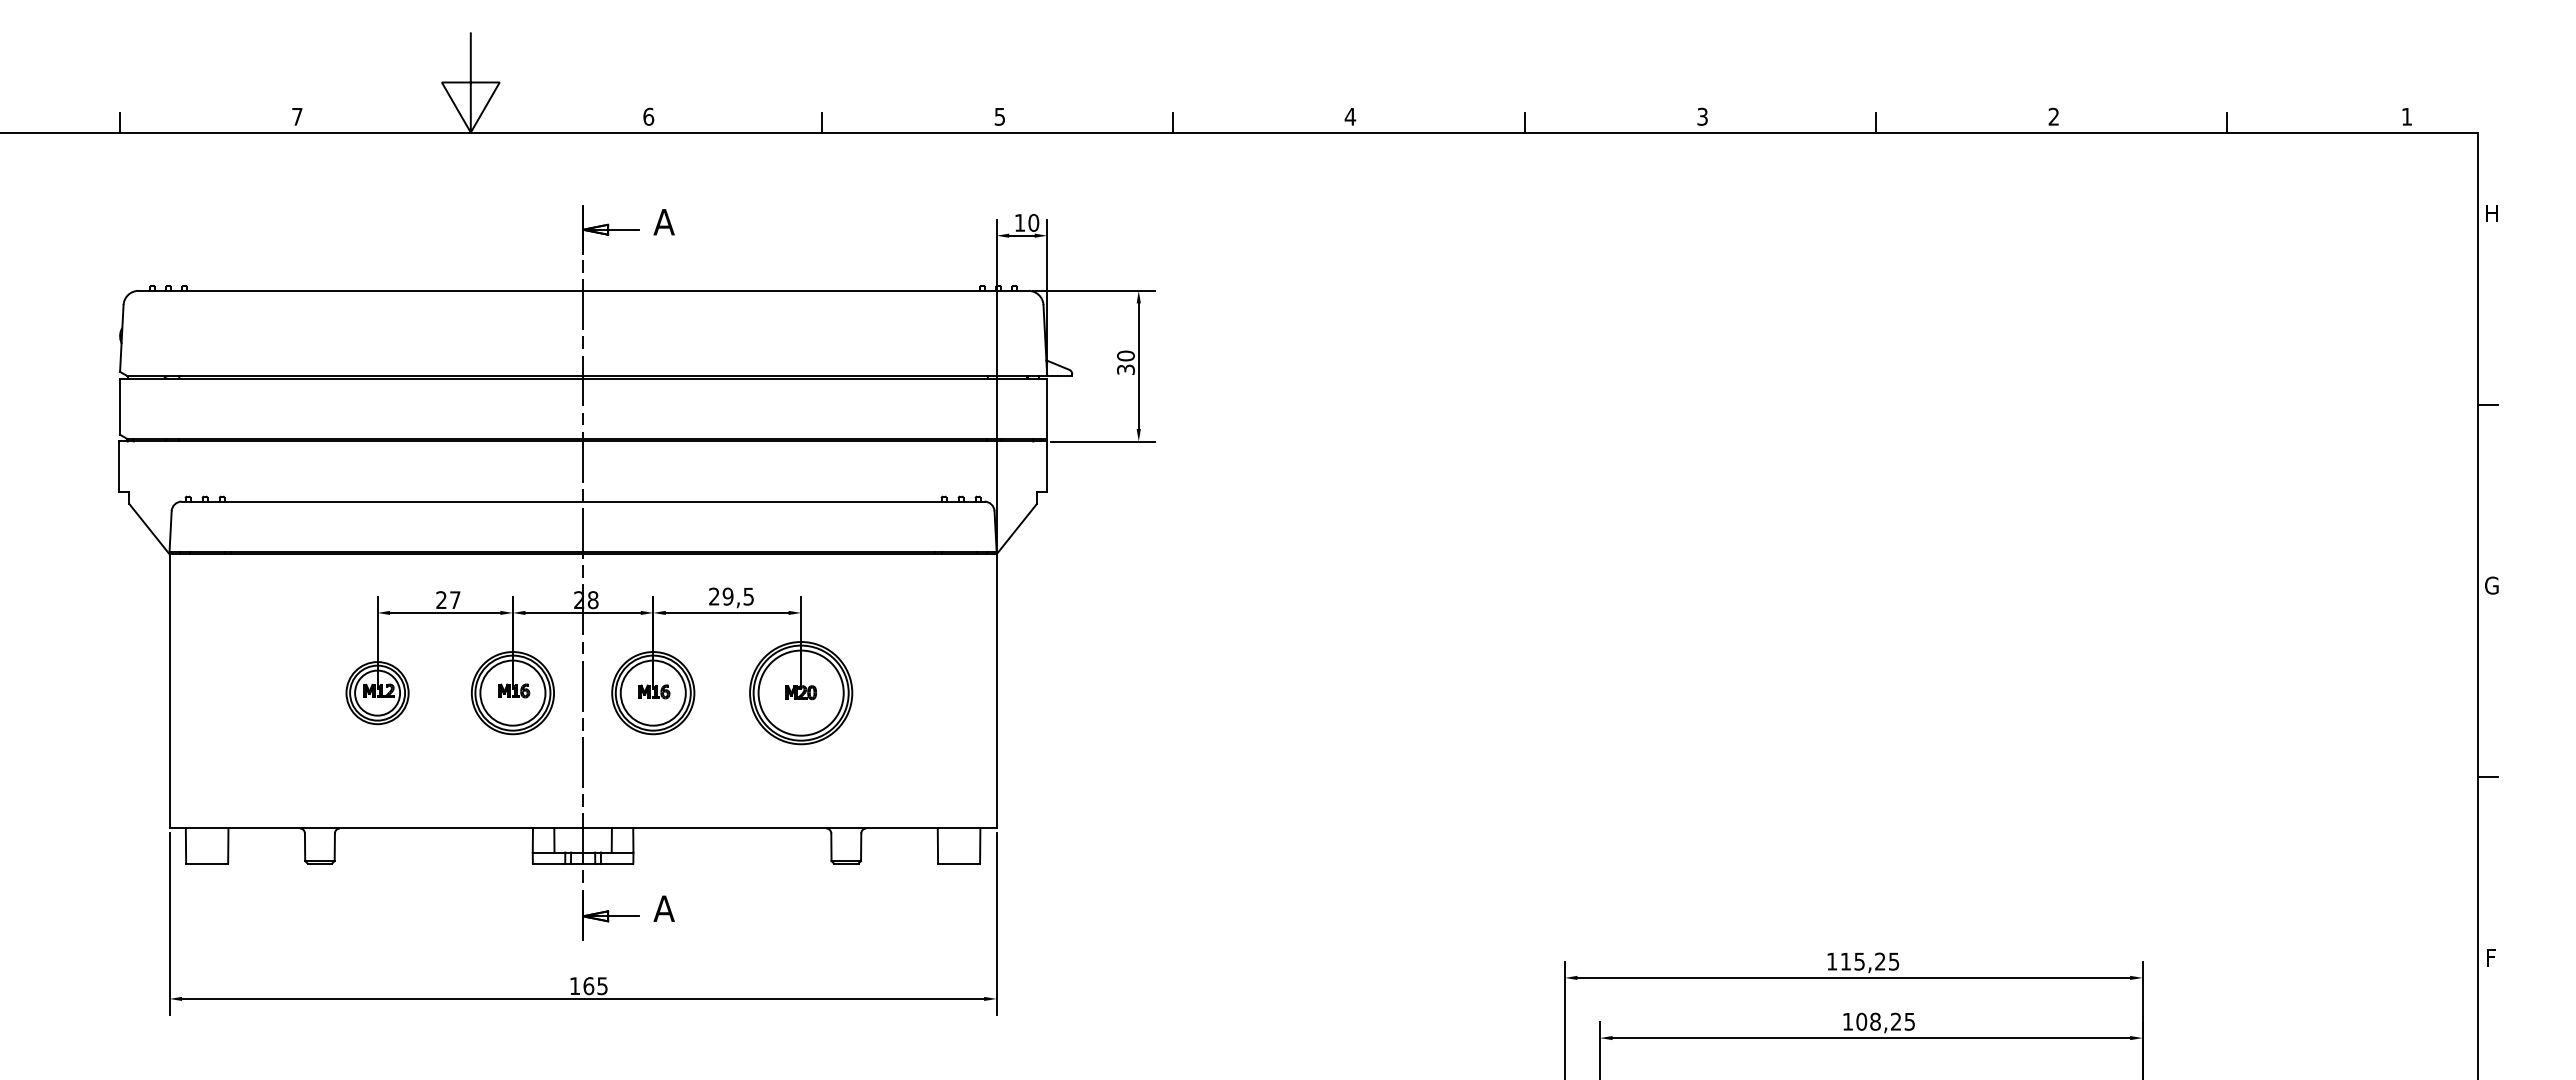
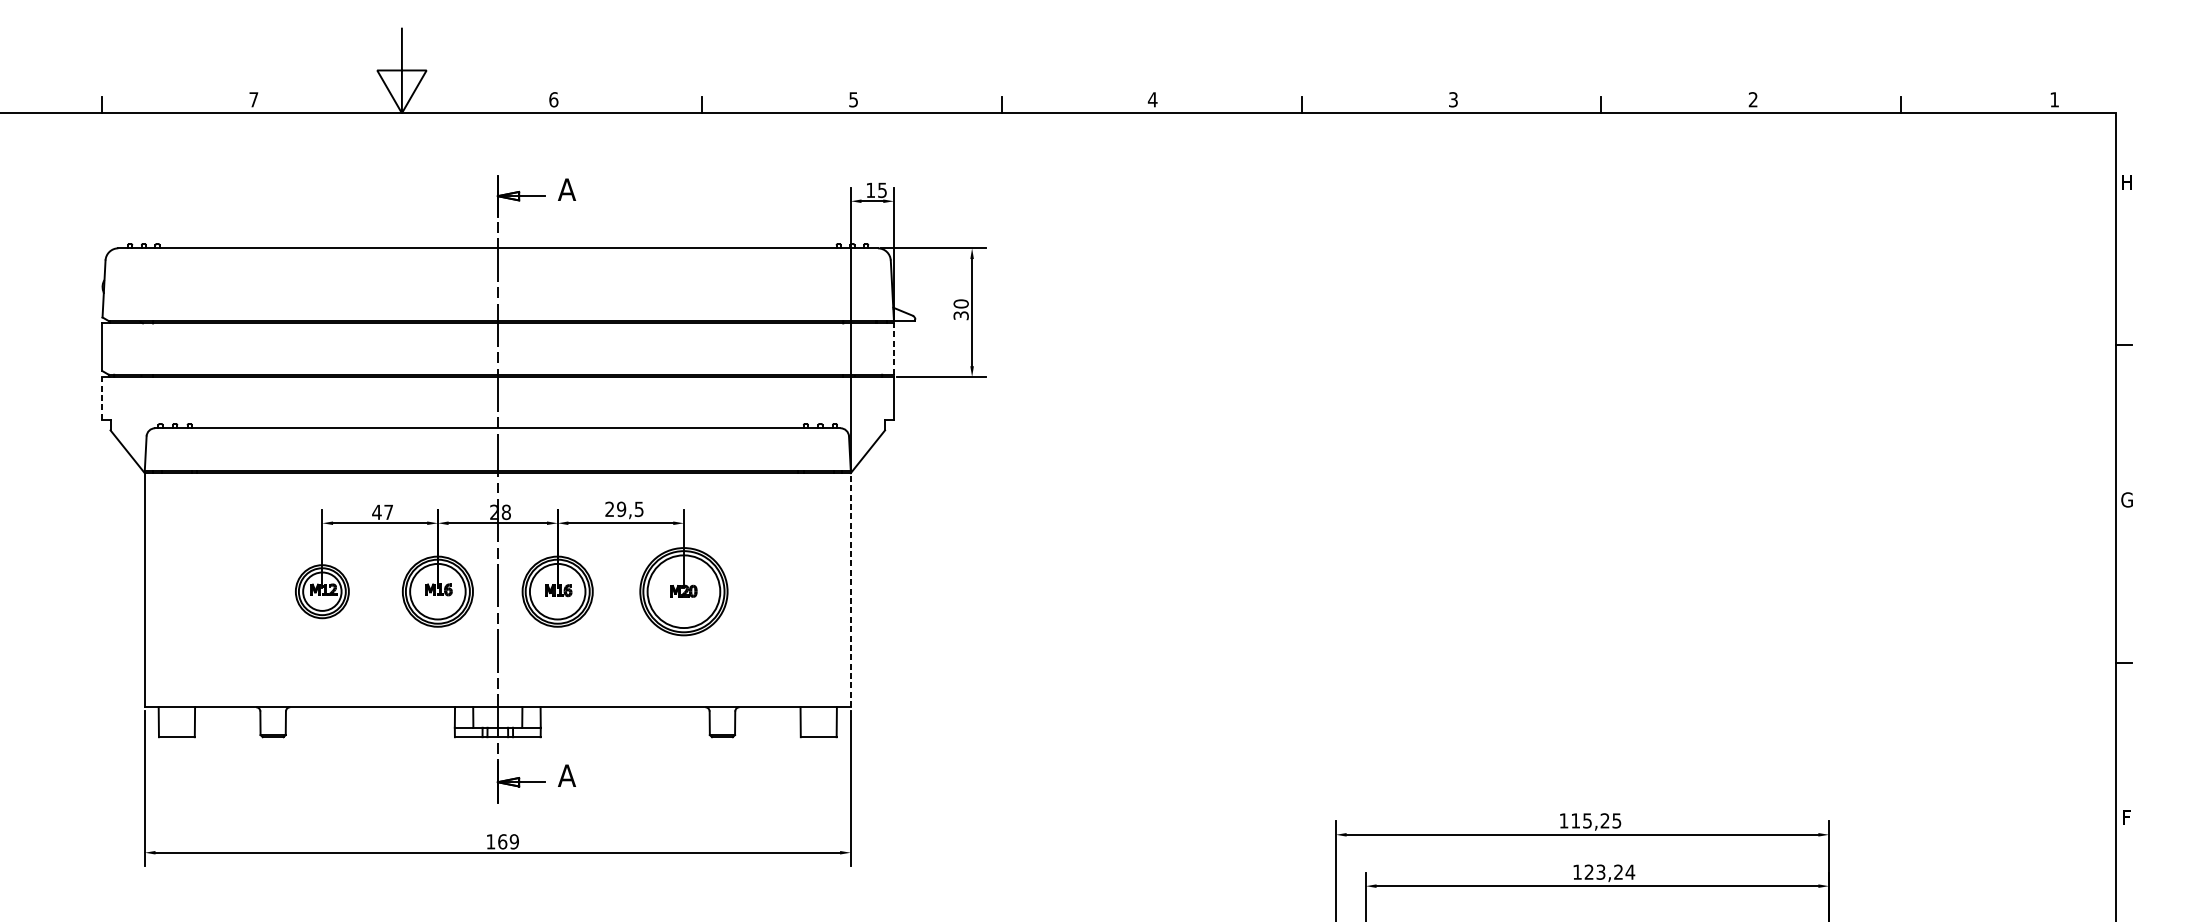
text: (1033, 222) -> (882, 189), 10 -> 15
line: (1047, 408) -> (894, 348), solid -> dashed
line: (119, 466) -> (102, 398), solid -> dashed
text: (441, 599) -> (376, 511), 27 -> 47
line: (996, 690) -> (850, 589), solid -> dashed
text: (602, 985) -> (514, 841), 165 -> 169
text: (1885, 1021) -> (1609, 872), 108,25 -> 123,24

